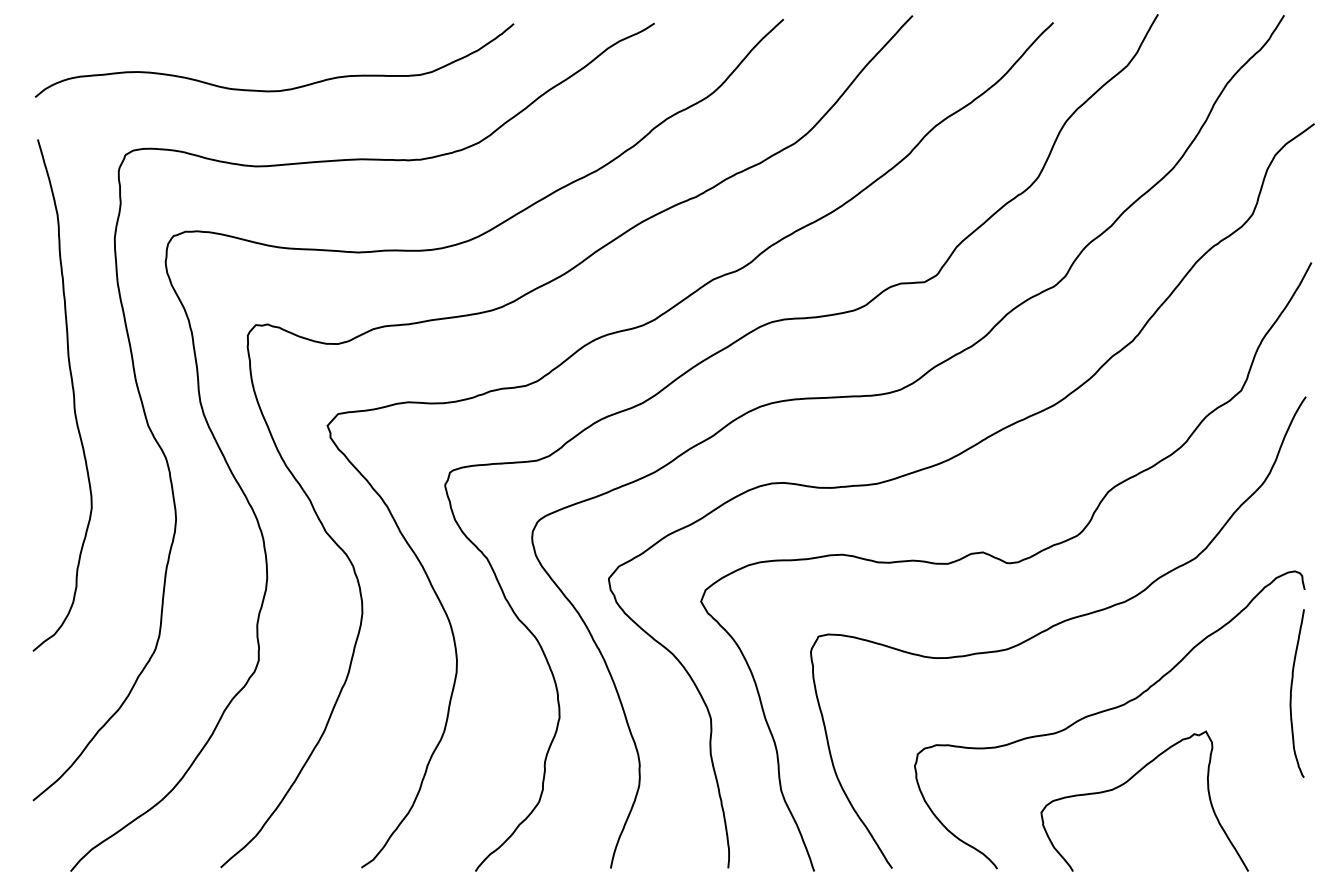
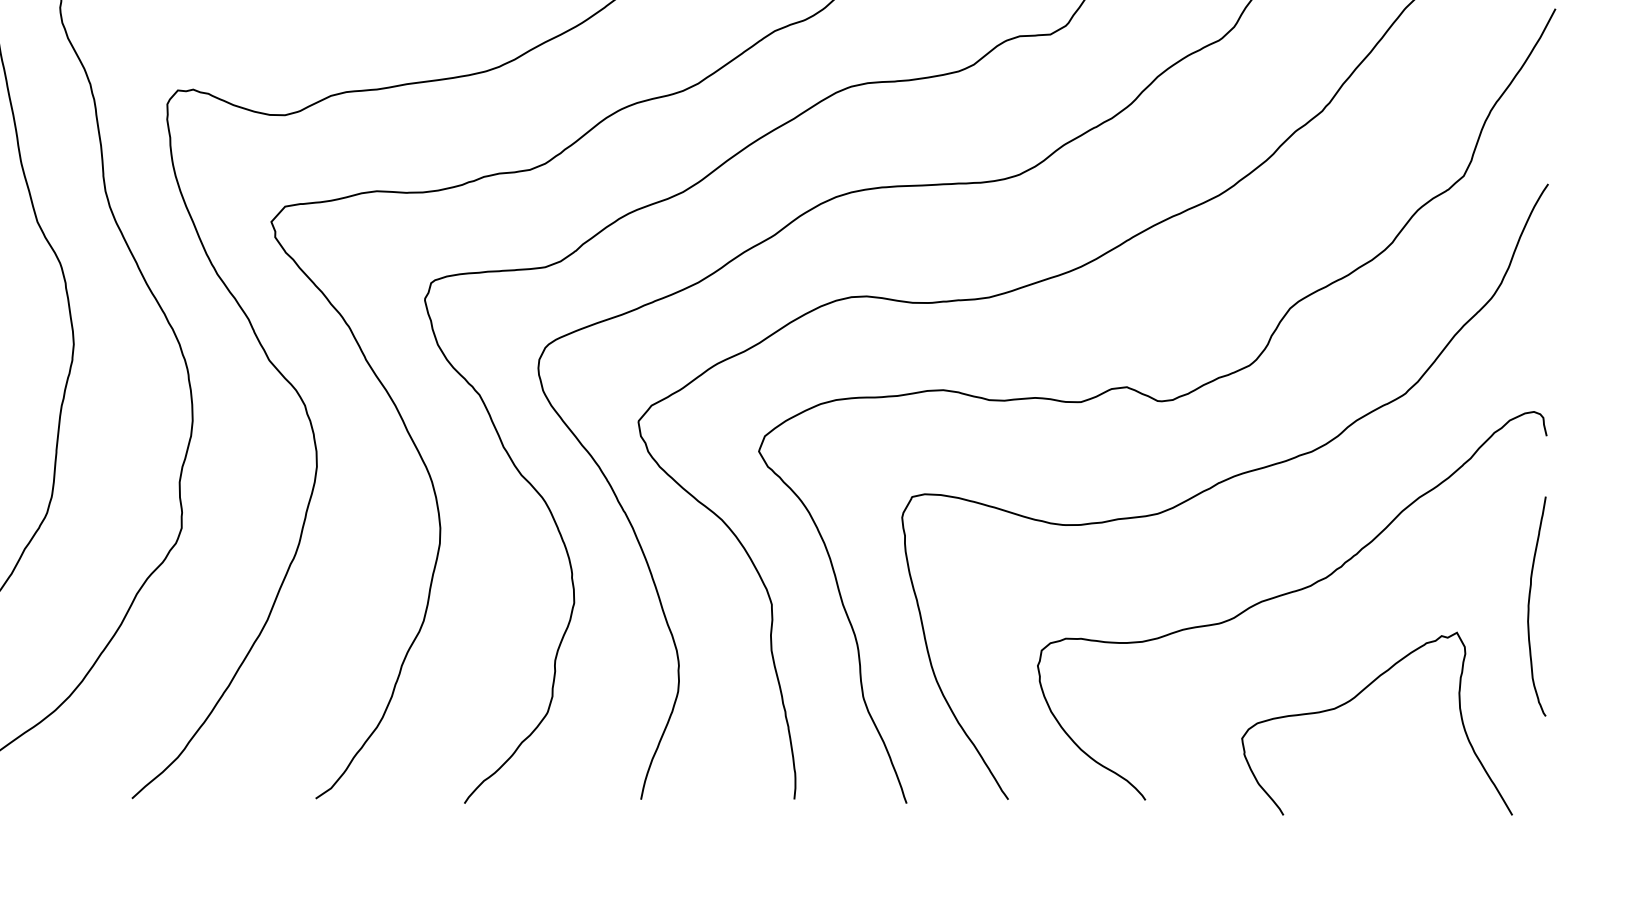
curve: (1291, 693) -> (1529, 606), moved
curve: (1131, 779) -> (1359, 695), moved

